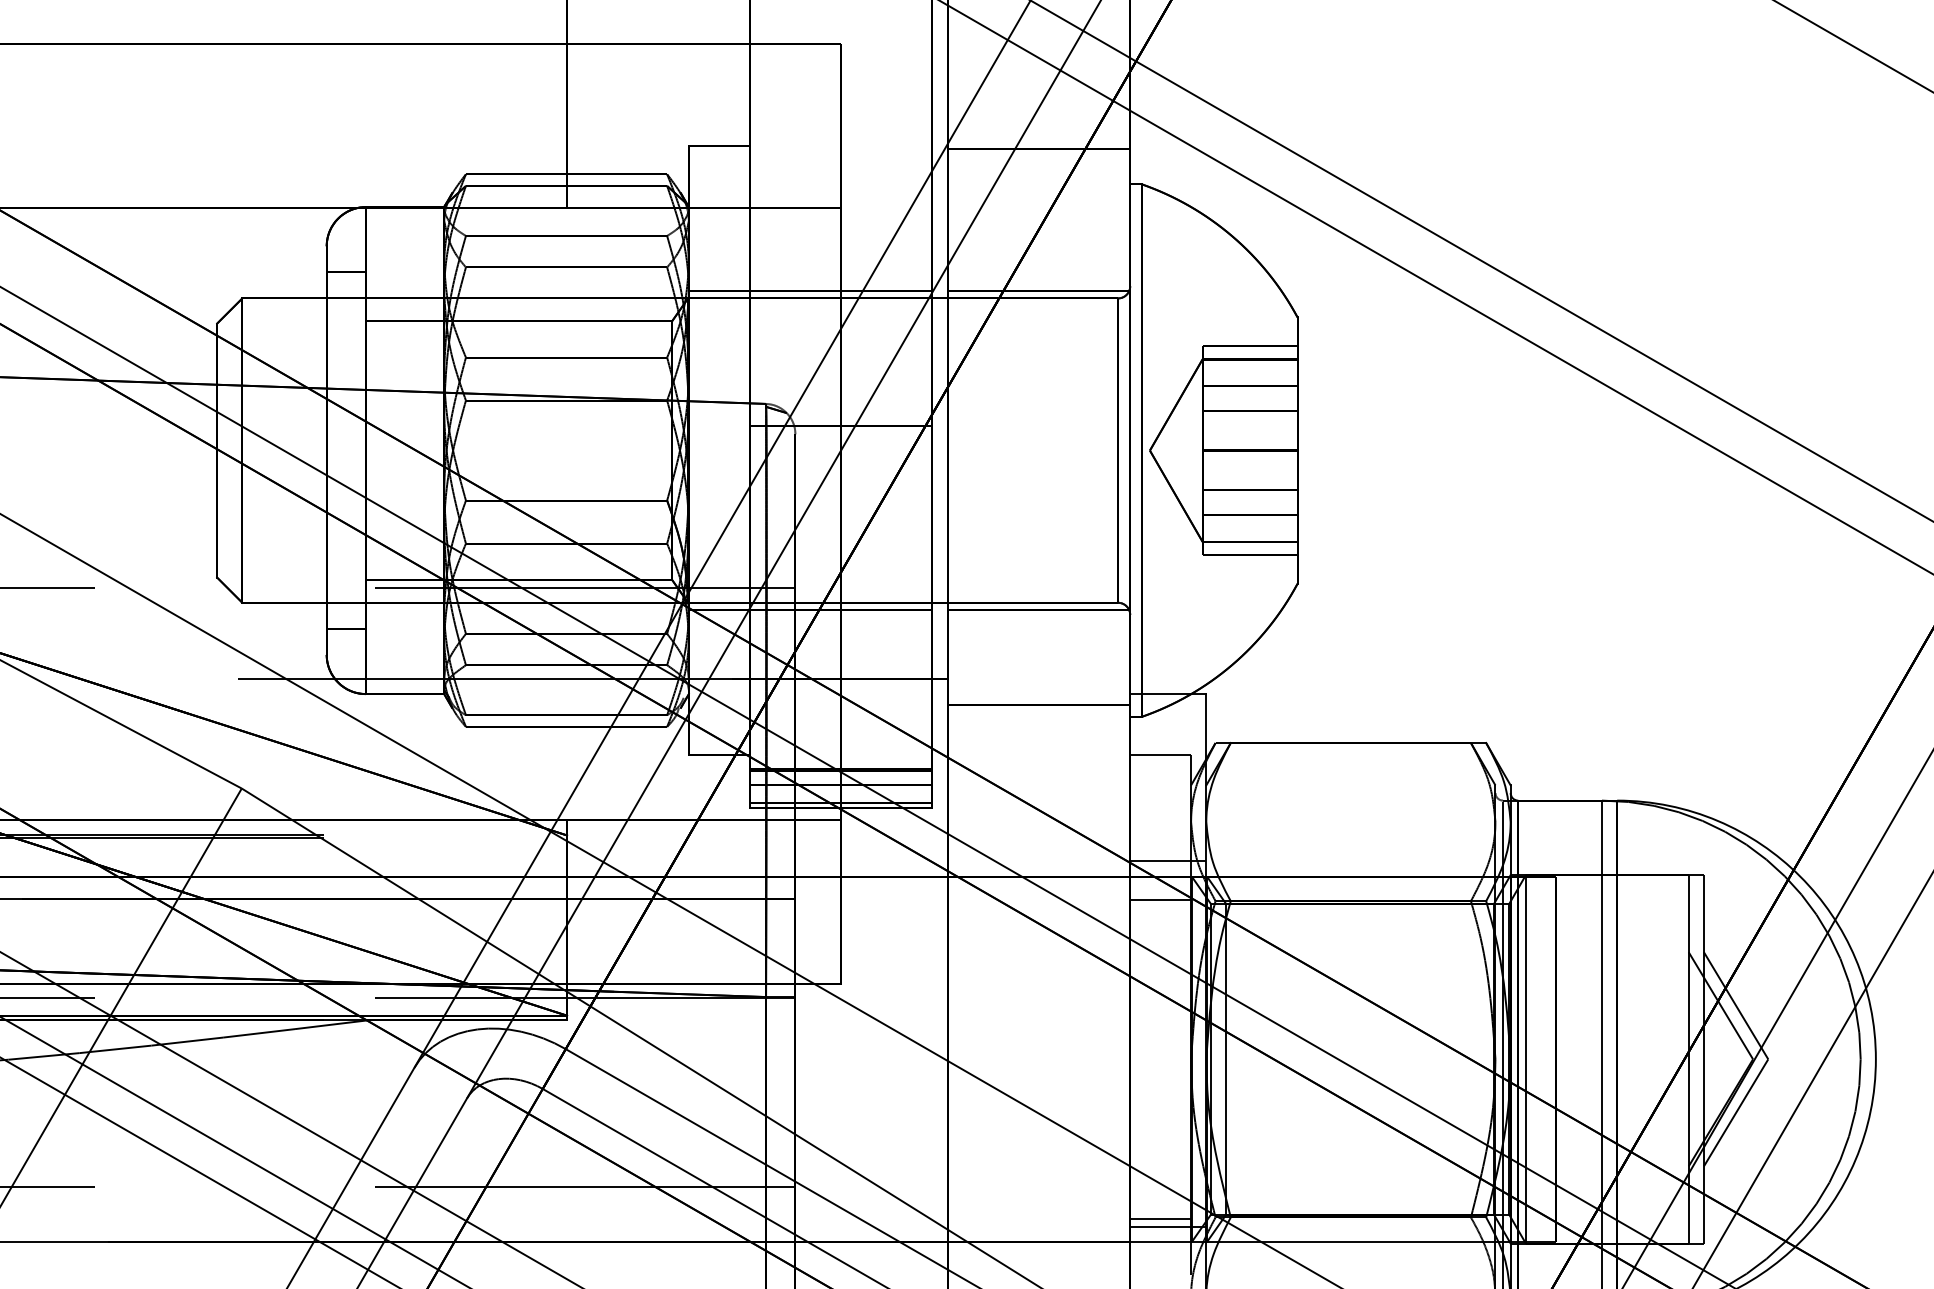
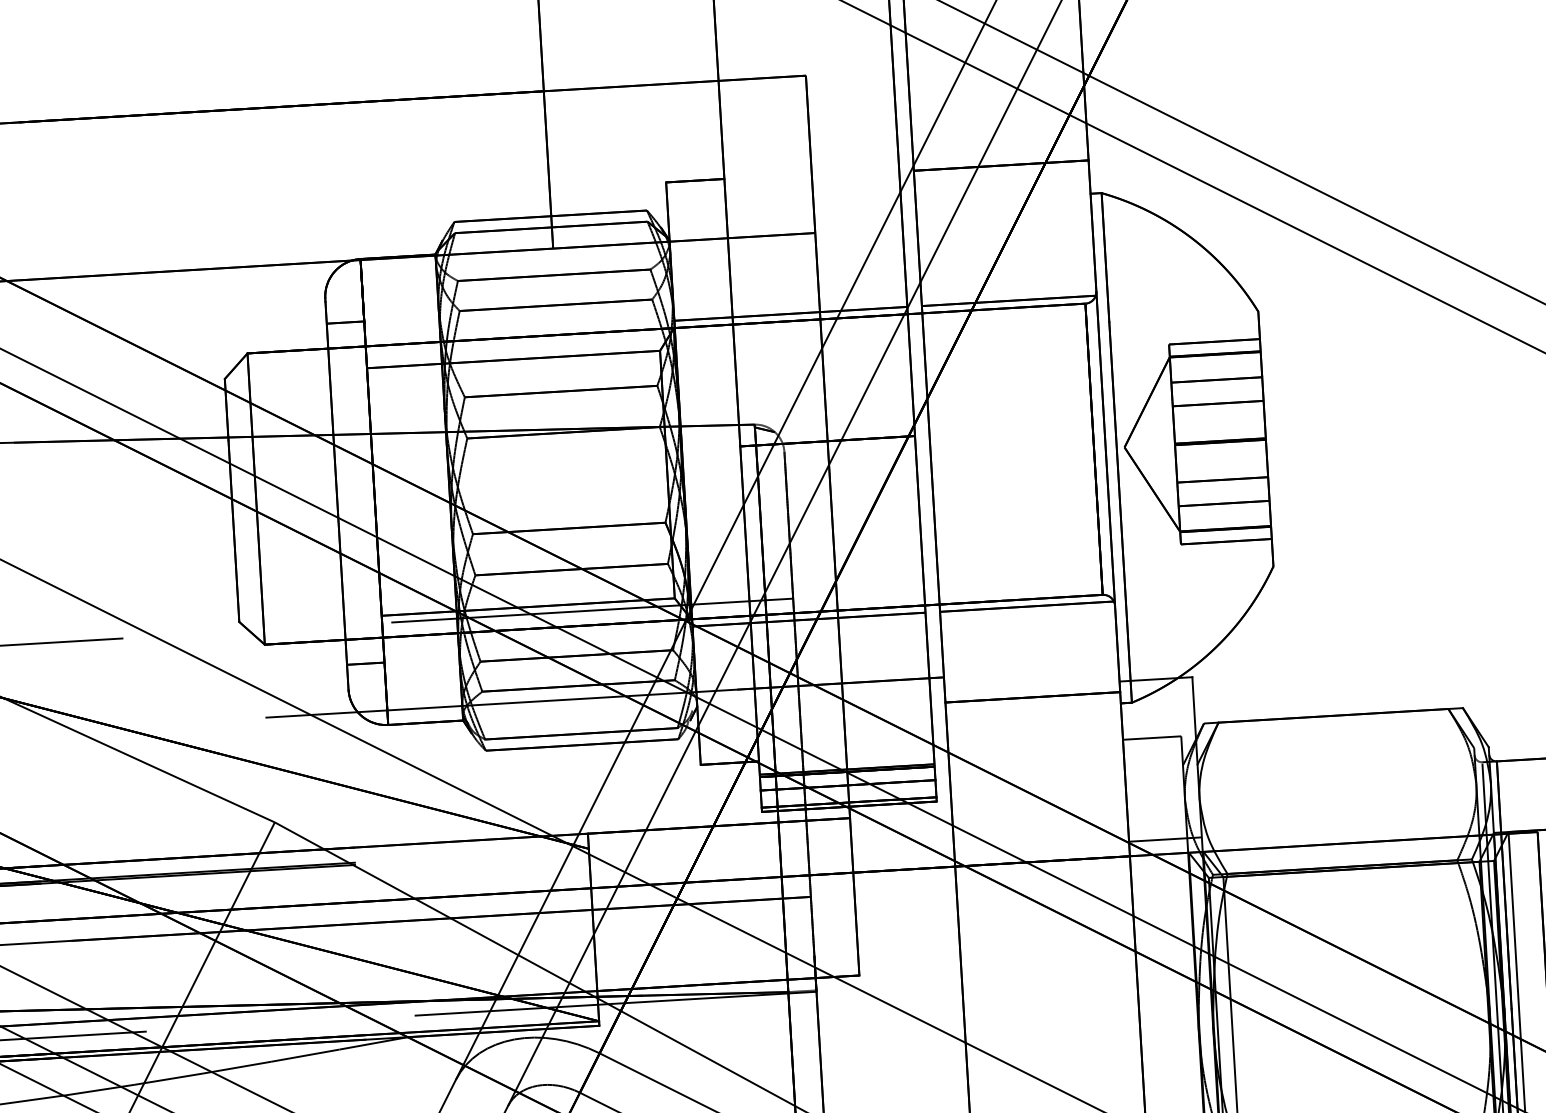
line: (1160, 899) -> (1160, 876), removed

